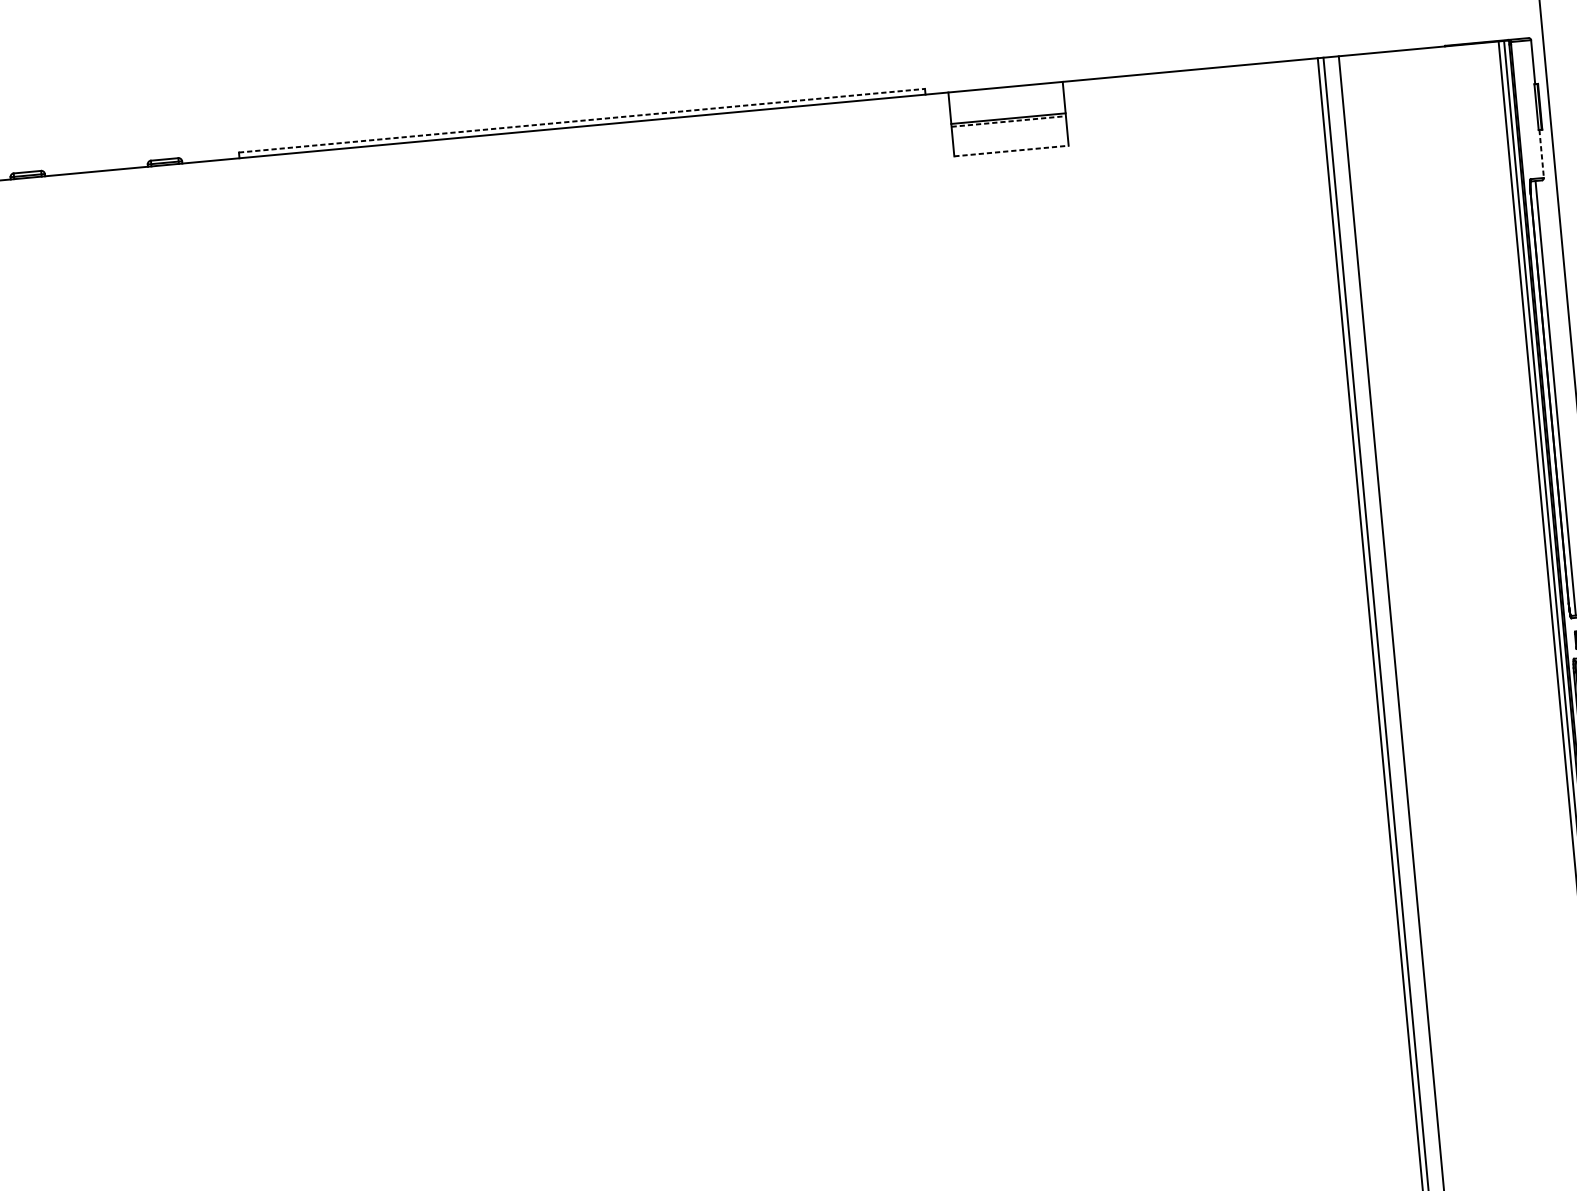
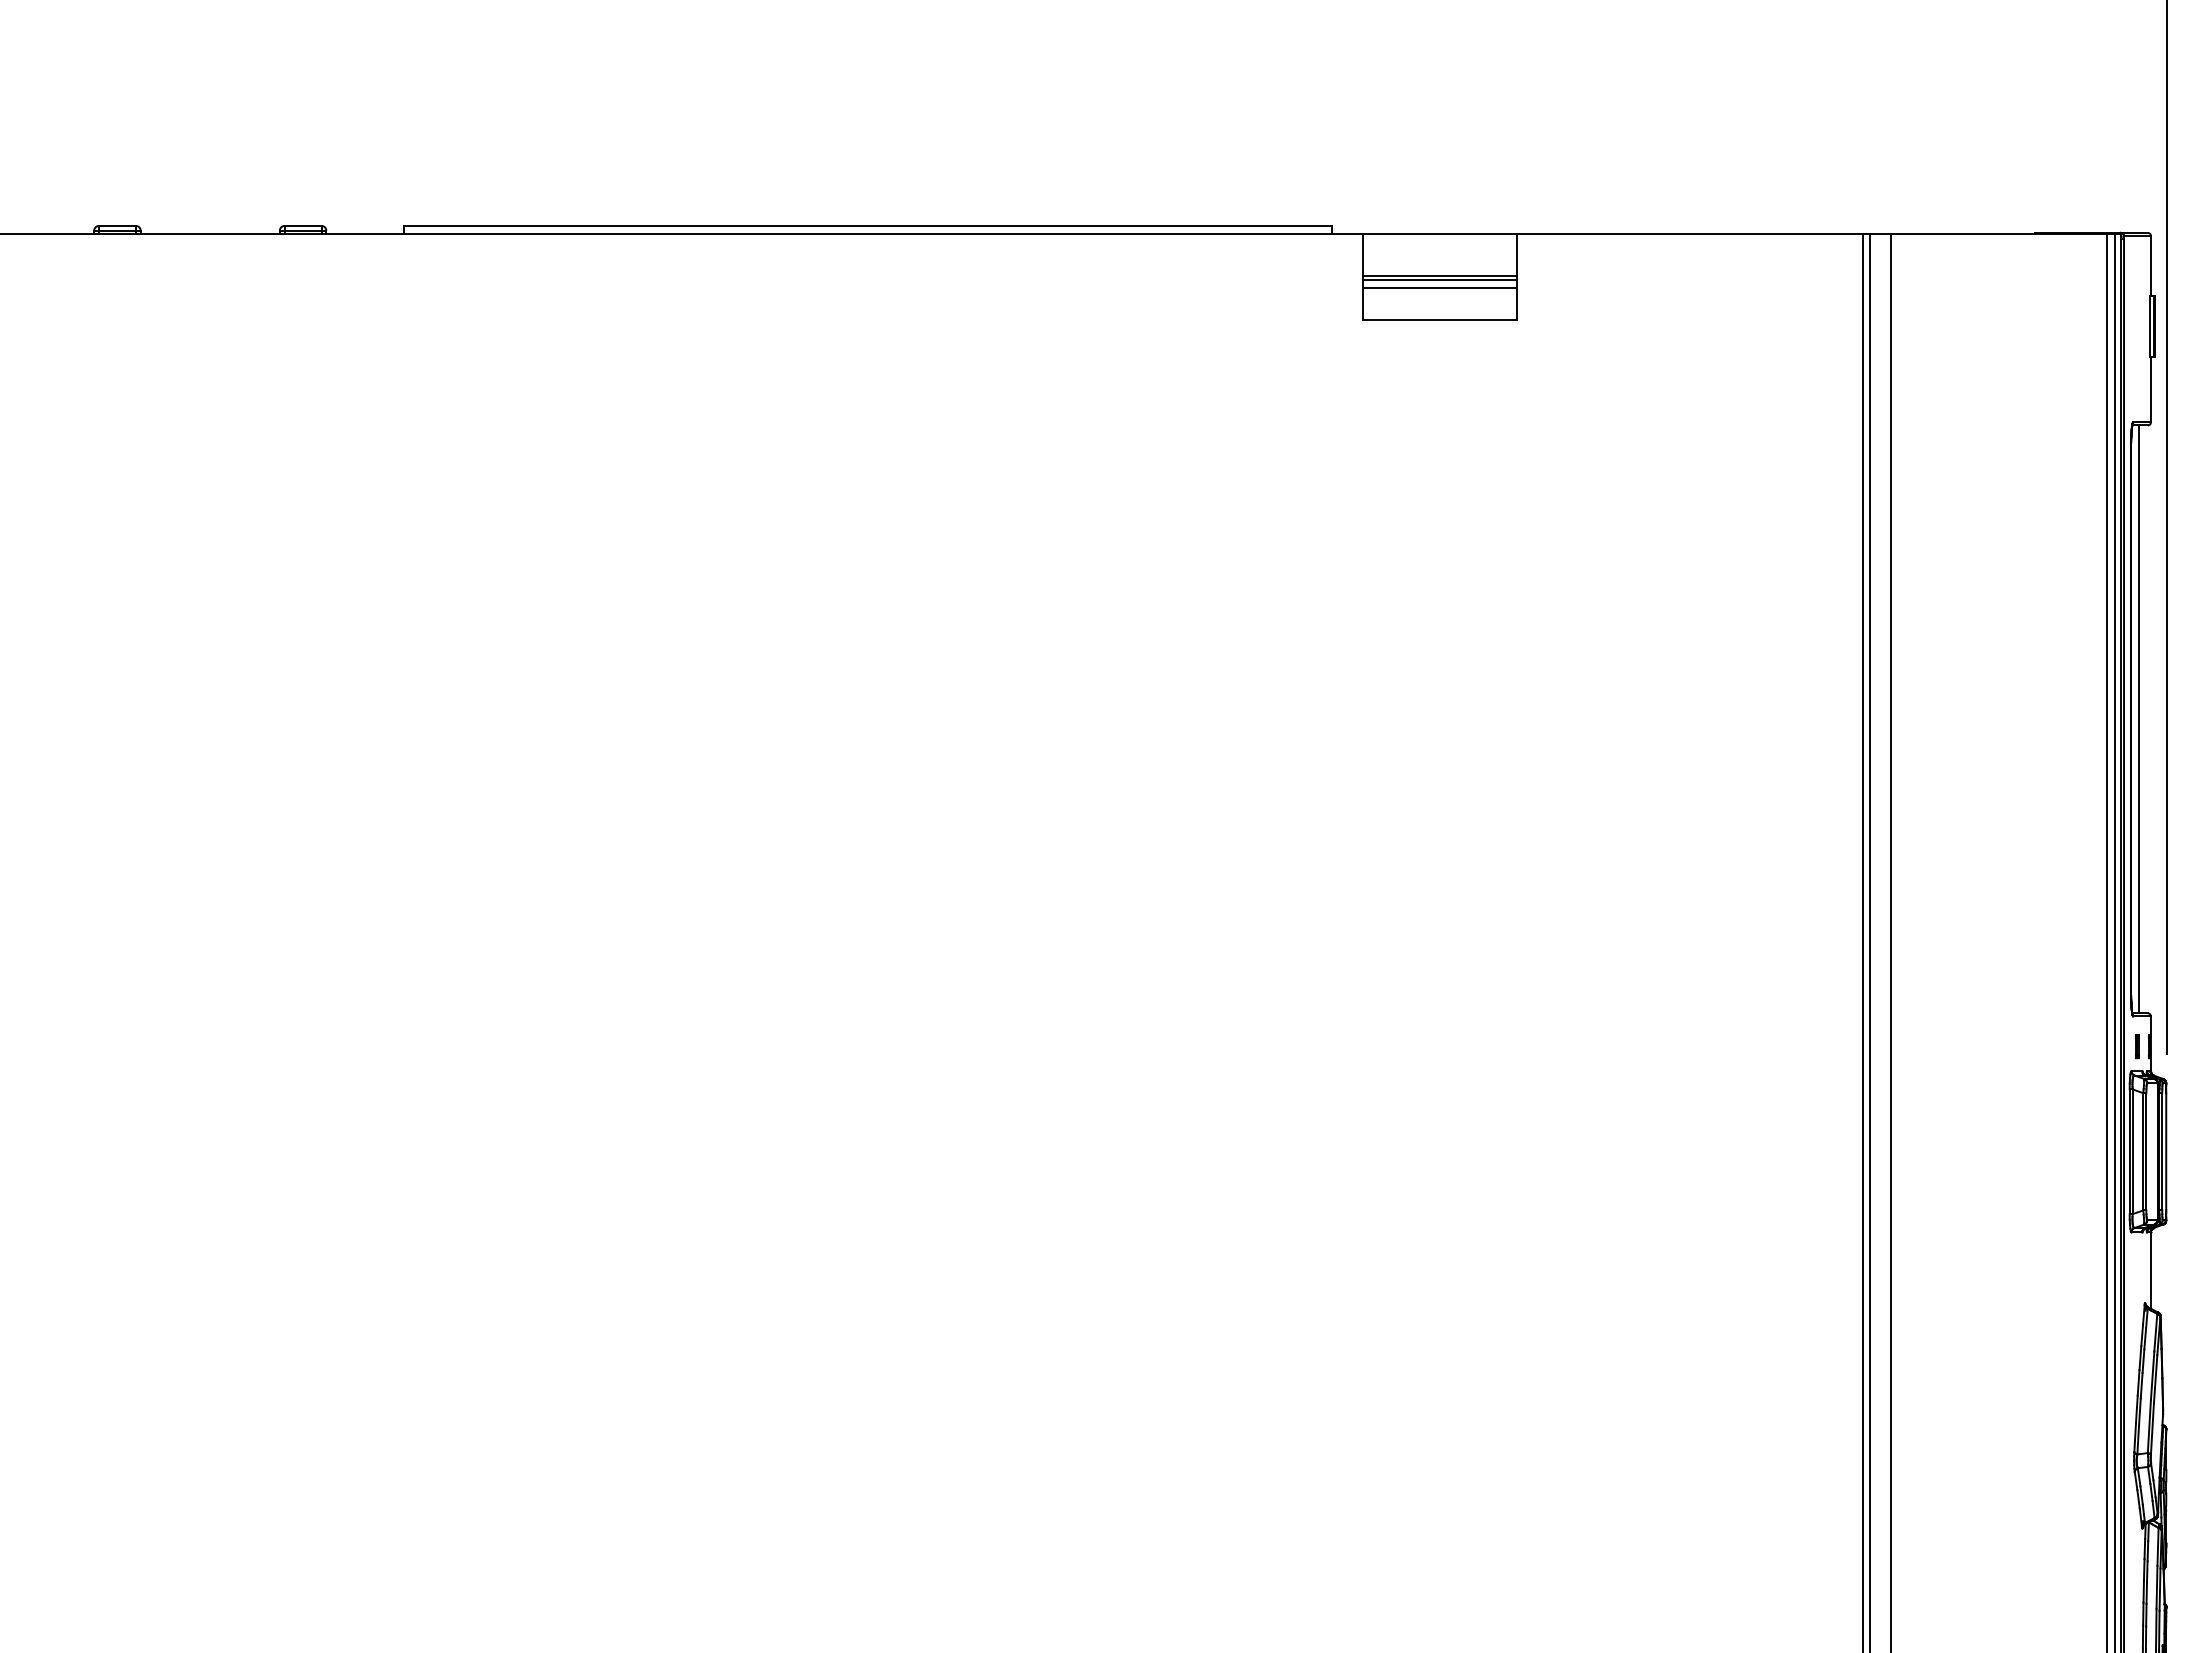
line: (582, 120) -> (868, 225), dashed -> solid
line: (1009, 121) -> (1440, 280), dashed -> solid
line: (1008, 127) -> (1439, 287), added
line: (1011, 151) -> (1440, 320), dashed -> solid
line: (1541, 154) -> (2150, 390), dashed -> solid

